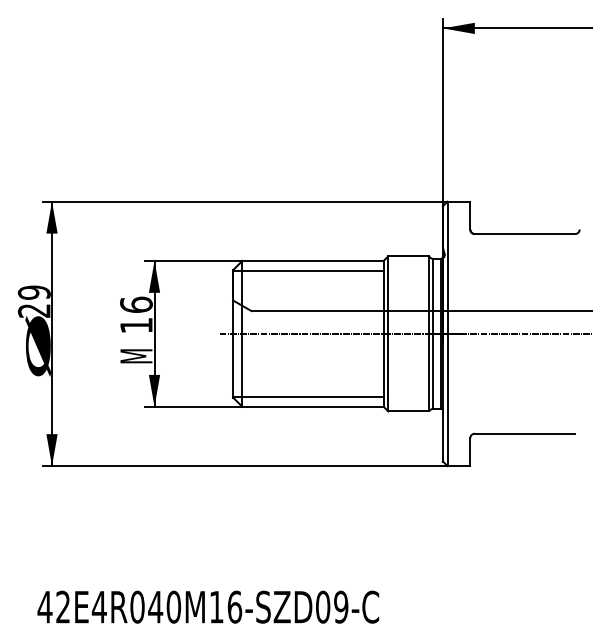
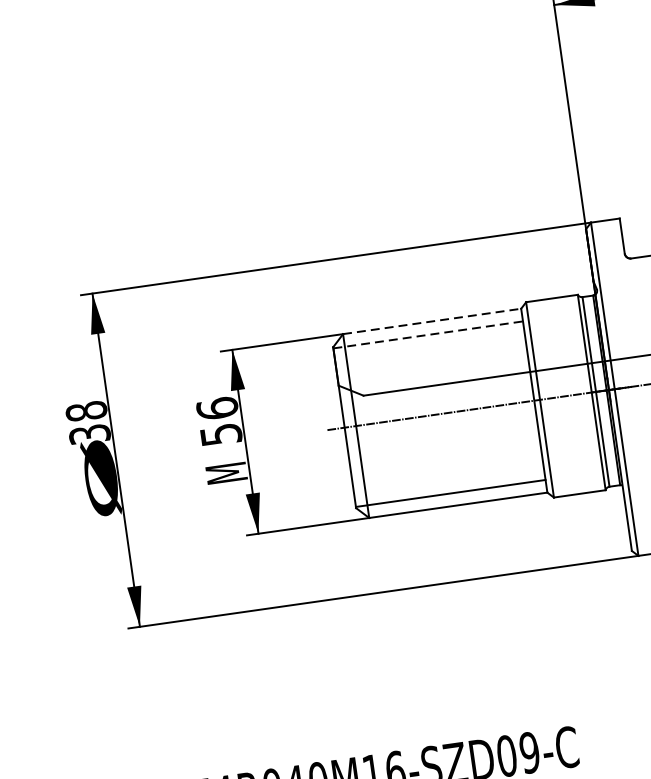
line: (313, 260) -> (432, 320), solid -> dashed
line: (308, 270) -> (428, 334), solid -> dashed
text: (34, 301) -> (88, 422), 29 -> 38
text: (136, 325) -> (221, 434), 16 -> 56

